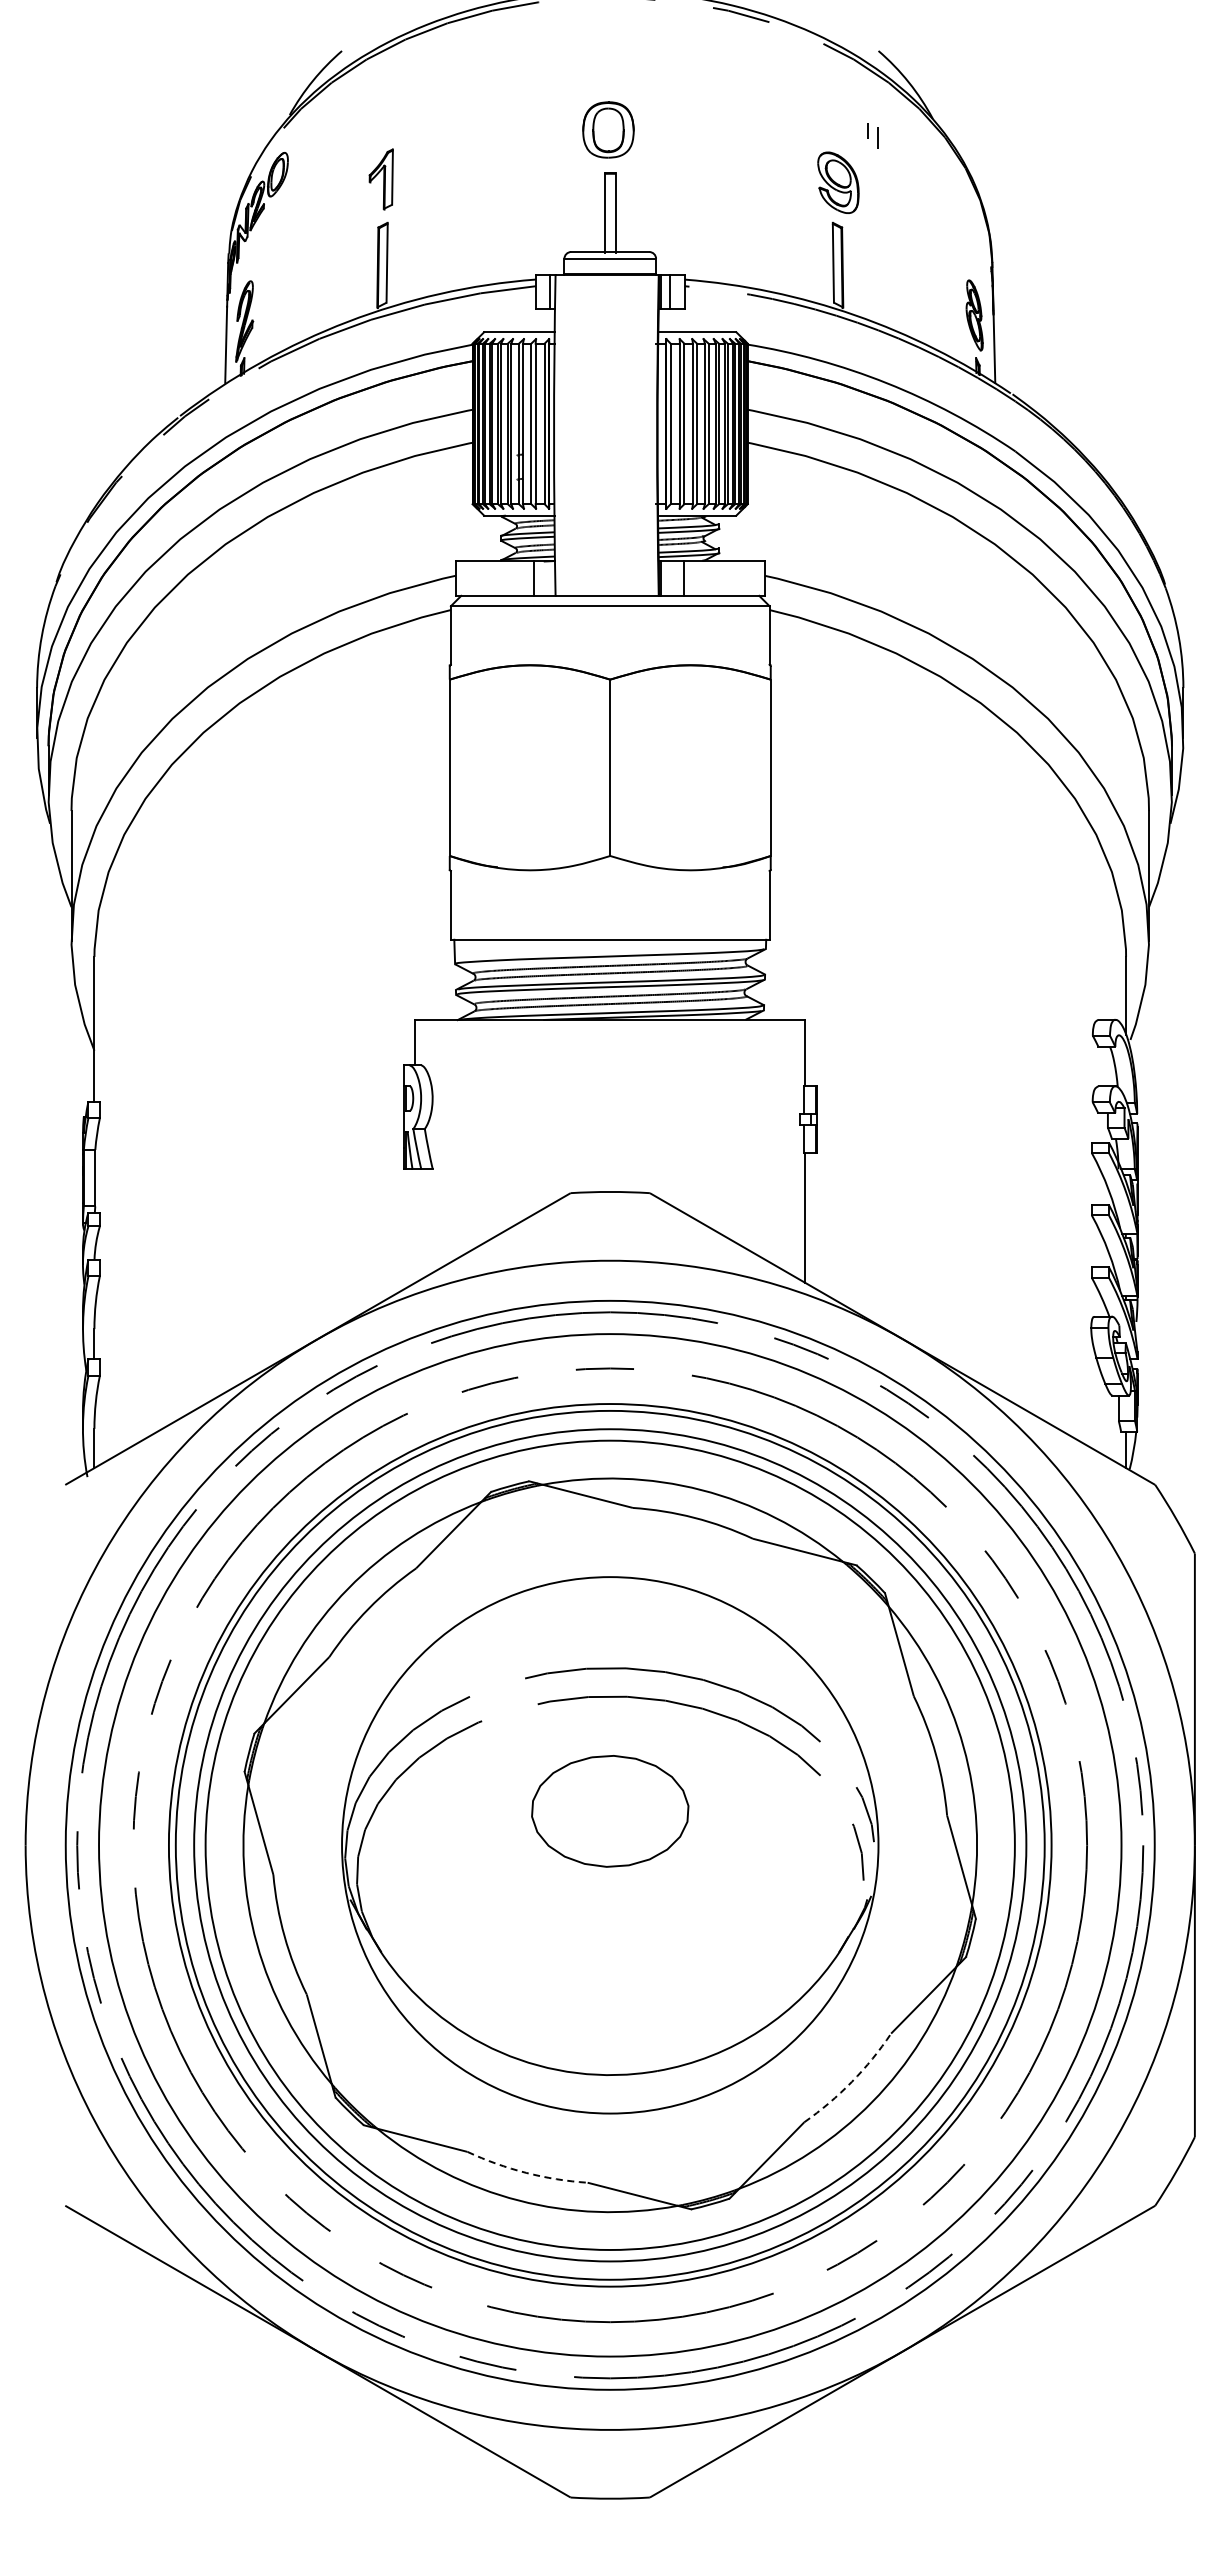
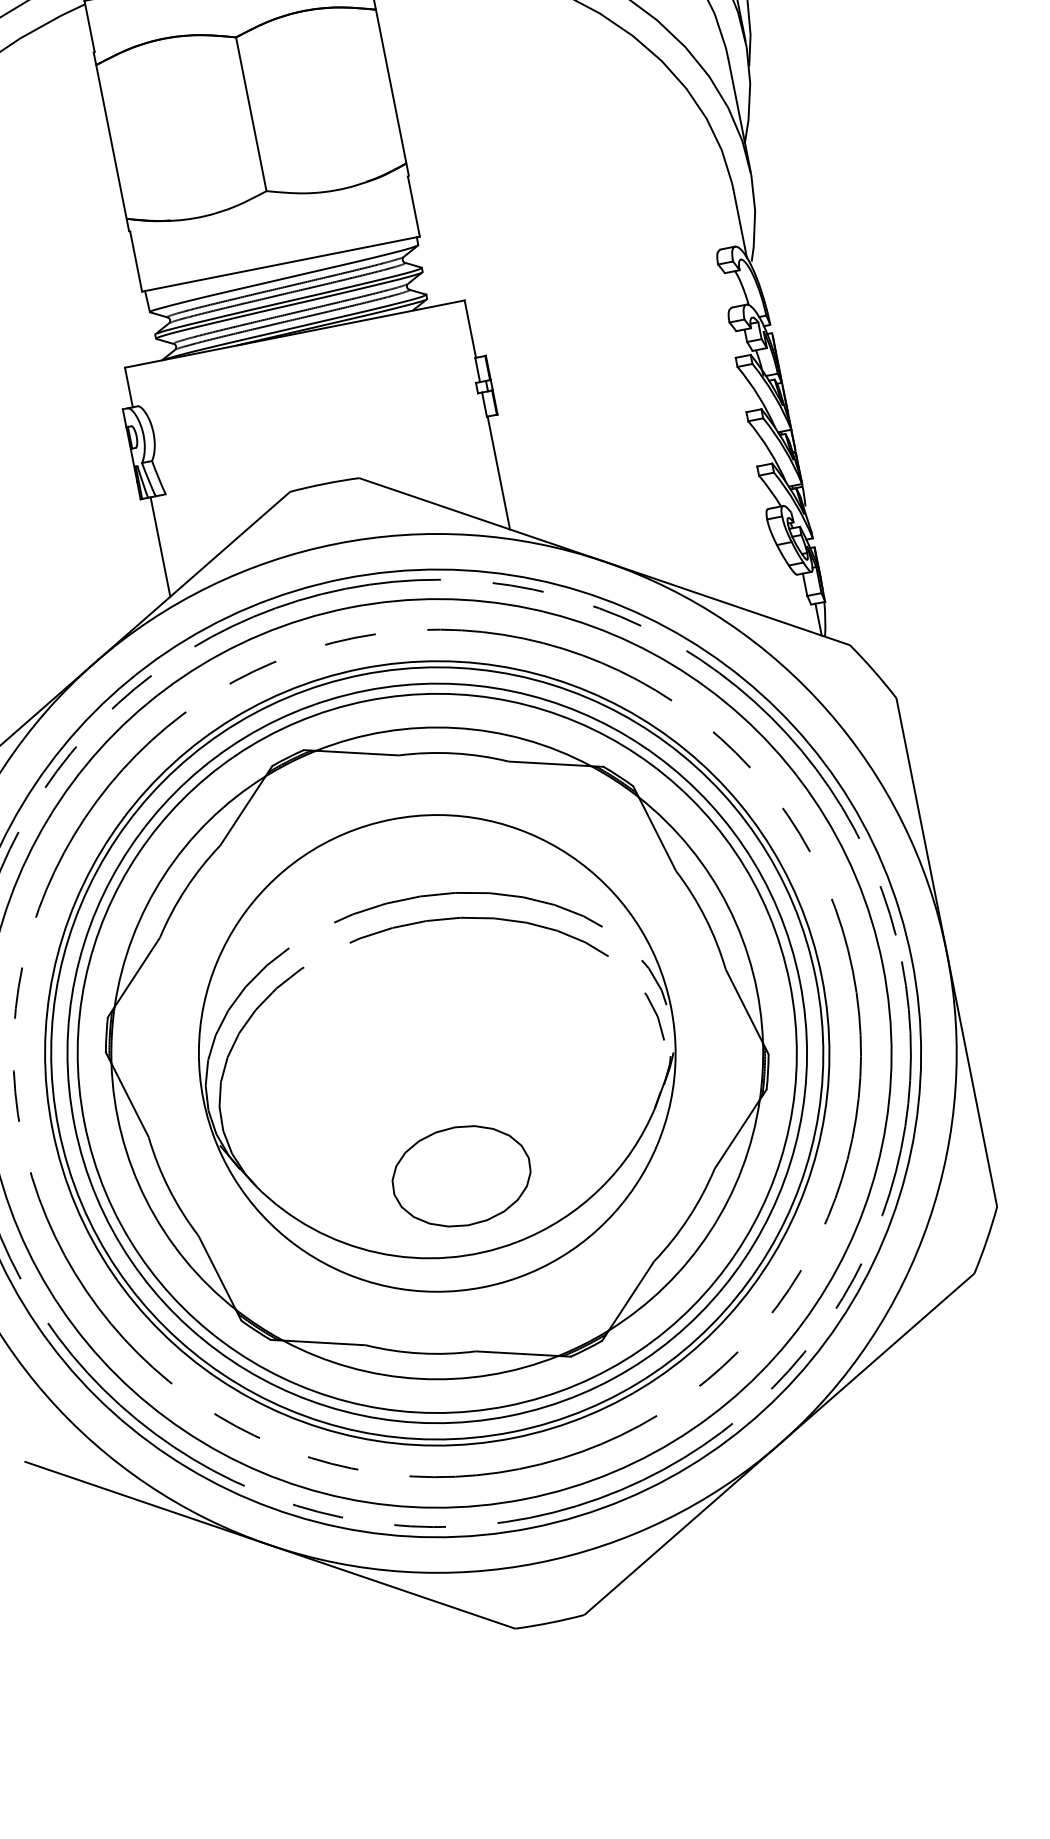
line: (415, 1225) -> (160, 546), added
part: (610, 1811) -> (461, 1176), moved
arc: (851, 2081) -> (688, 1217), dashed -> solid
arc: (526, 2172) -> (420, 1353), dashed -> solid

